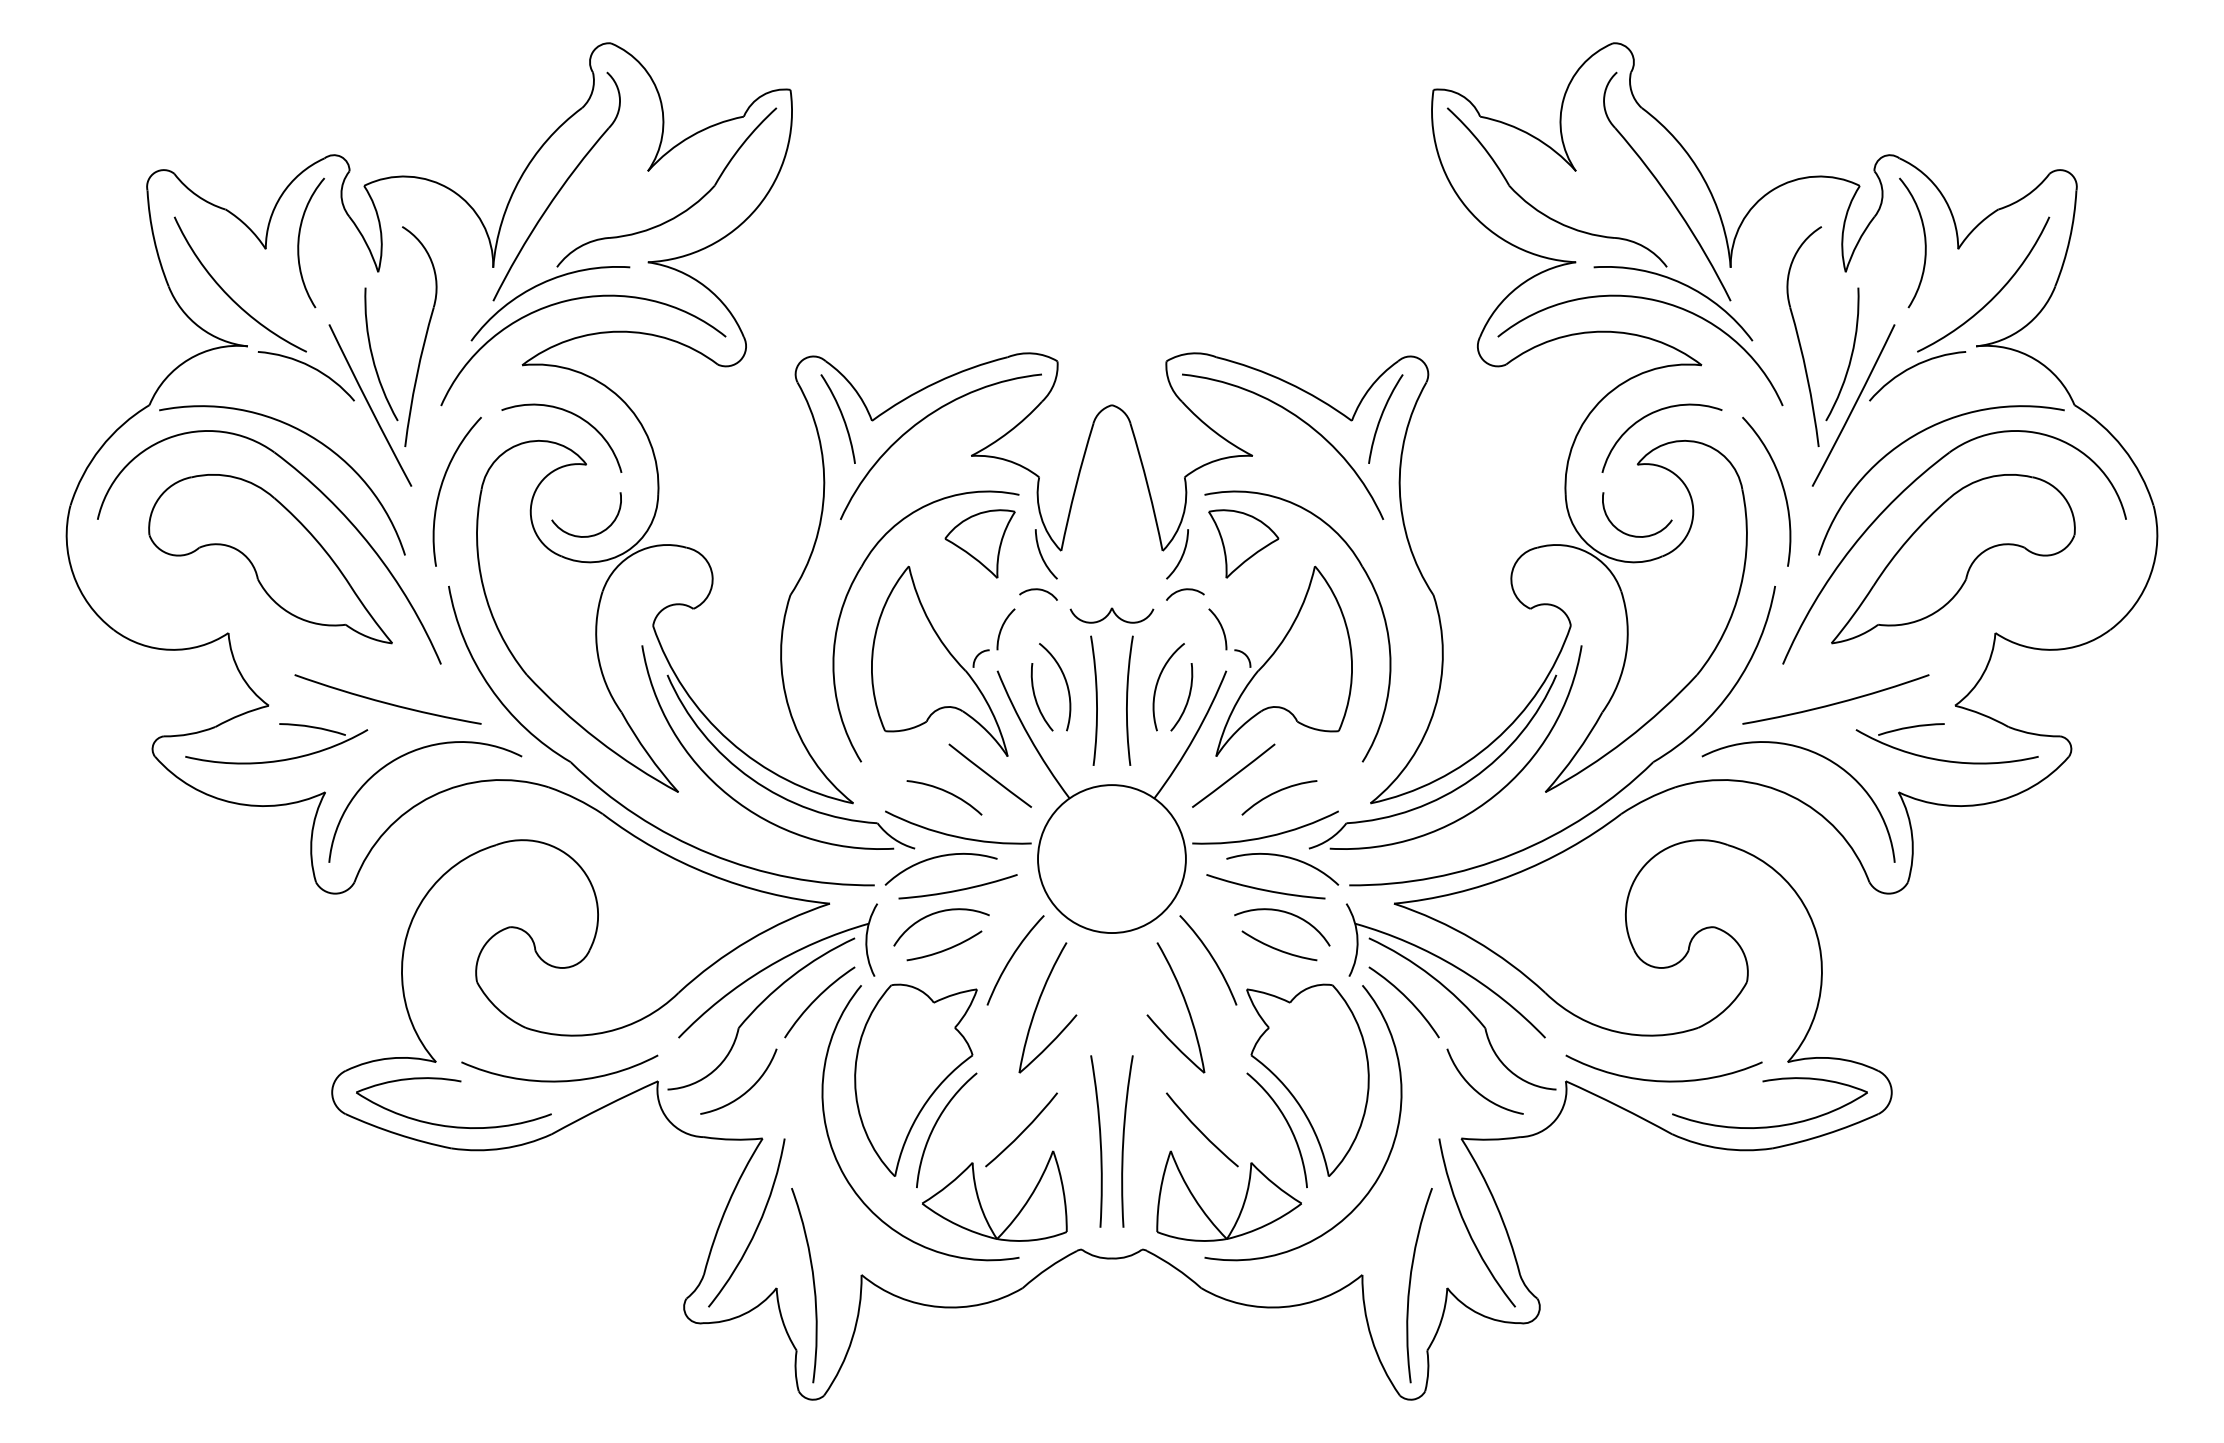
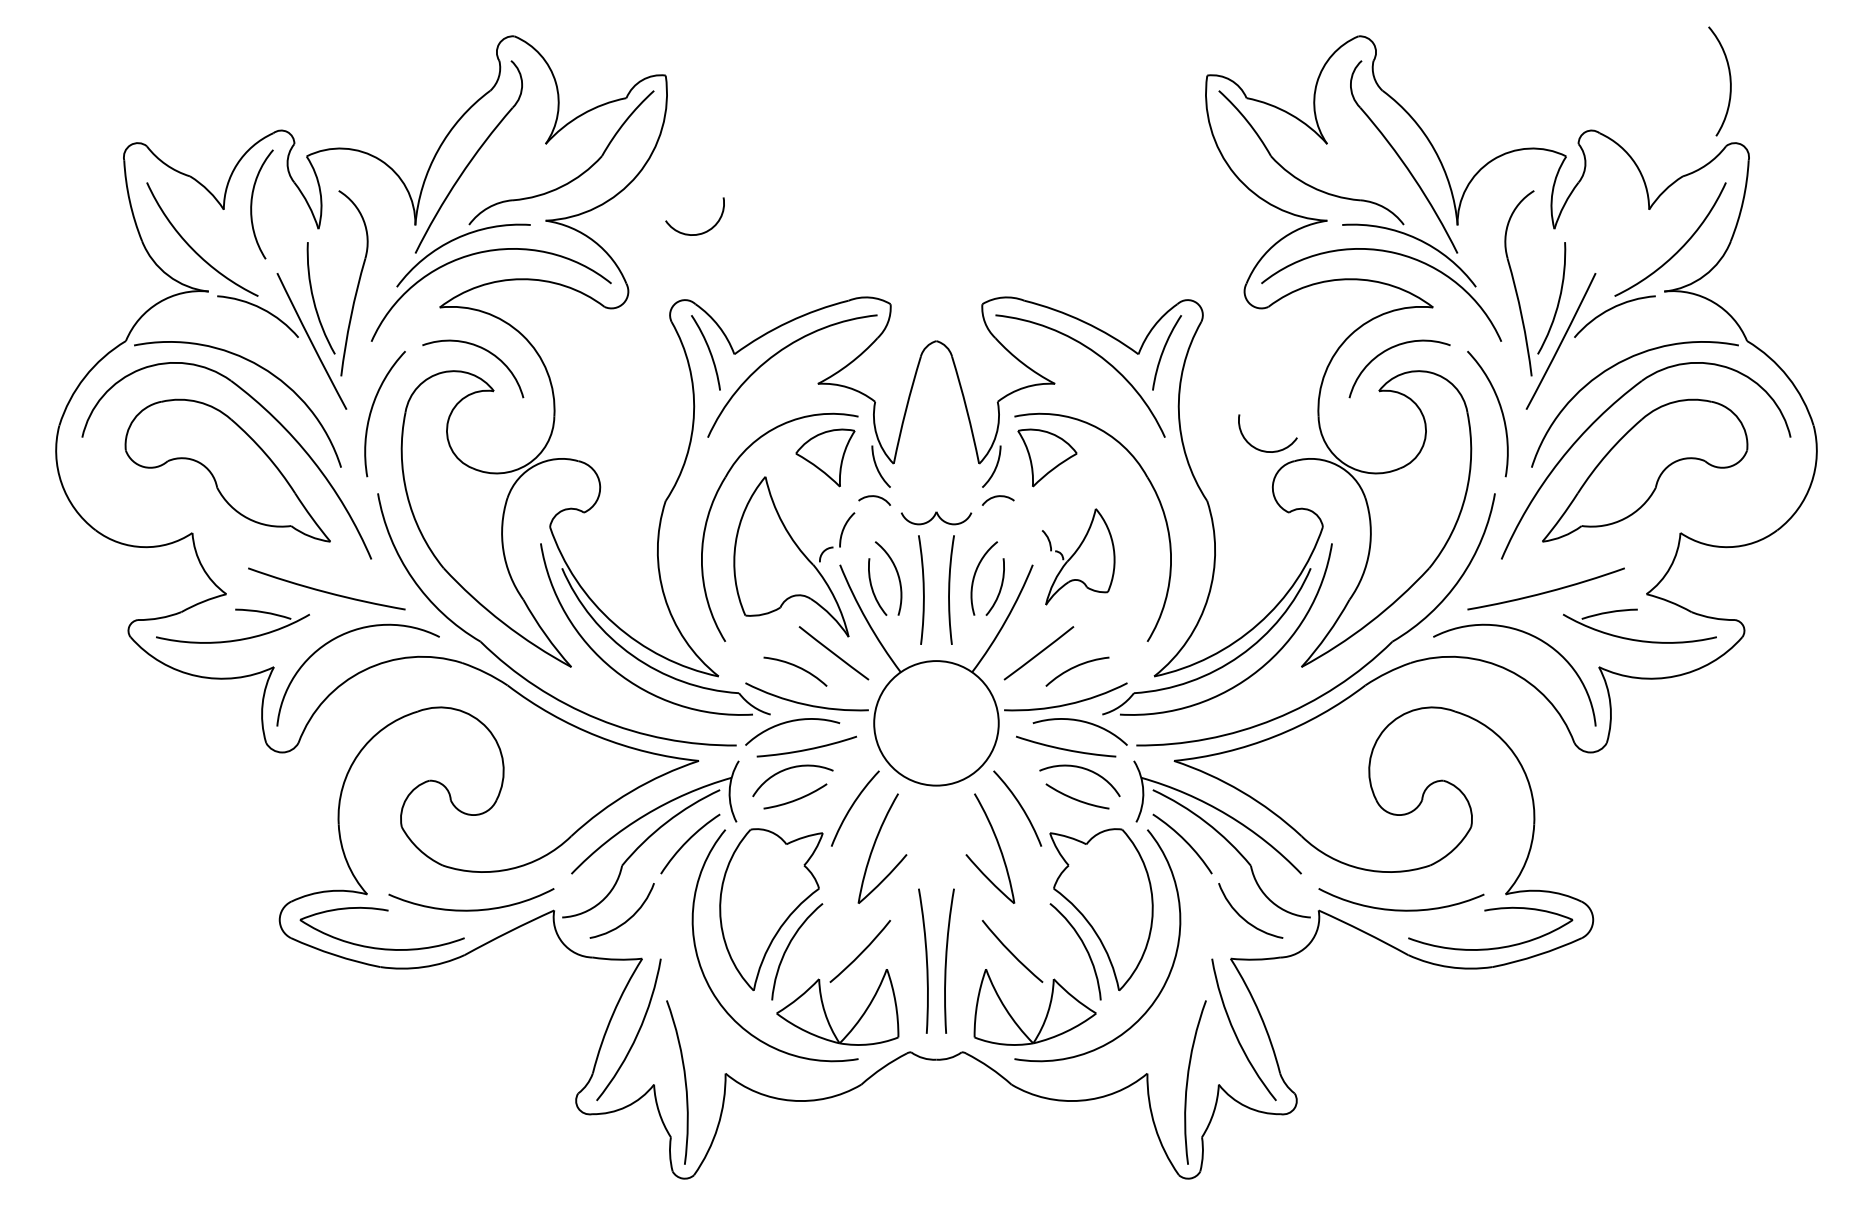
arc: (1924, 242) -> (1729, 81), moved
arc: (588, 535) -> (696, 233), moved
arc: (1635, 535) -> (1266, 450), moved
part: (1280, 660) -> (1078, 556), size x0.6

